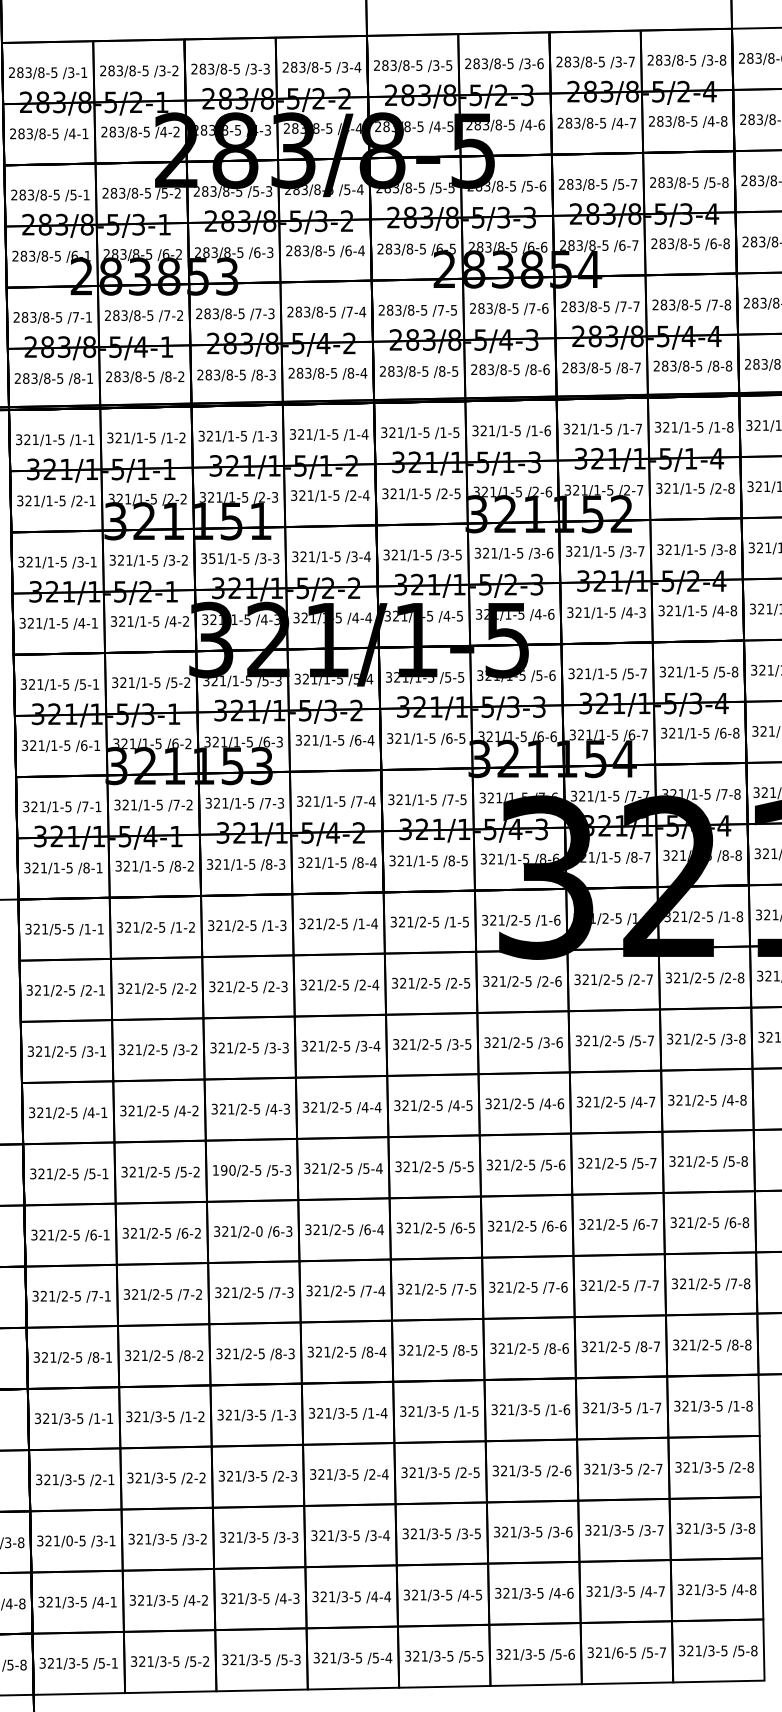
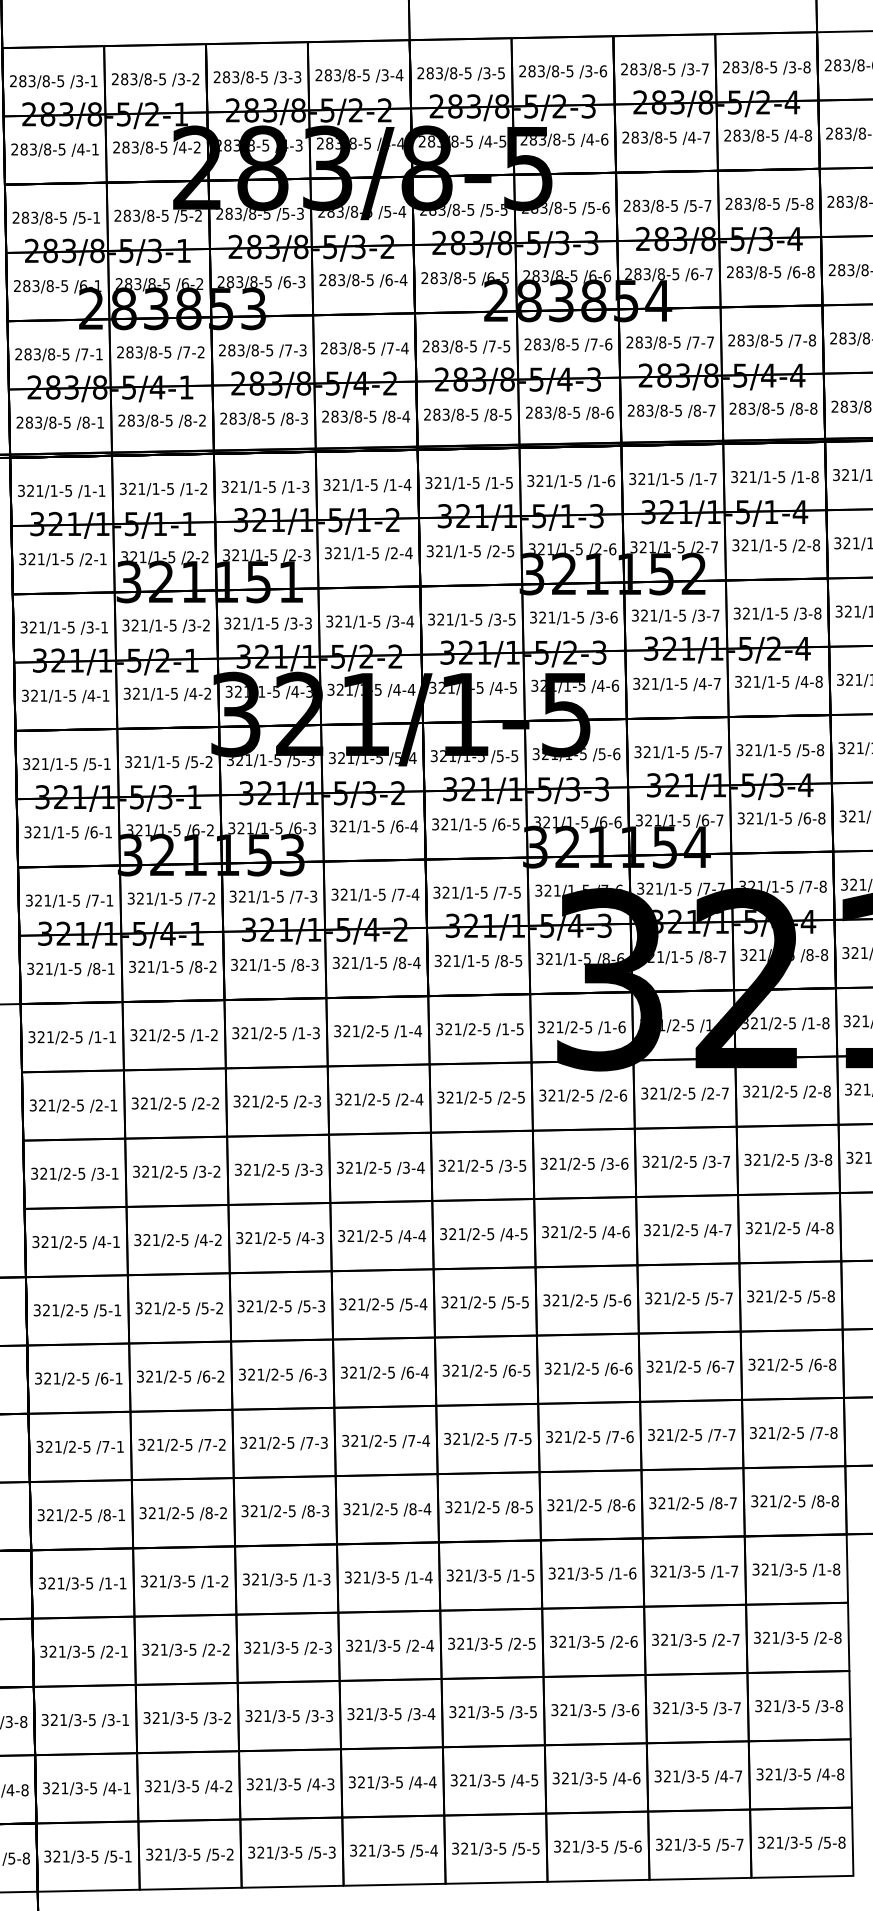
text: (212, 558) -> (237, 623), 351/1-5 -> 321/1-5
text: (642, 612) -> (717, 683), /4-3 -> /4-7
text: (57, 928) -> (64, 1036), 321/5-5 -> 321/2-5
text: (637, 1040) -> (711, 1161), /5-7 -> /3-7
text: (223, 1170) -> (249, 1306), 190/2-5 -> 321/2-5
text: (259, 1231) -> (289, 1374), 321/2-0 -> 321/2-5
text: (69, 1540) -> (77, 1719), 321/0-5 -> 321/3-5
text: (620, 1652) -> (692, 1844), 321/6-5 -> 321/3-5

